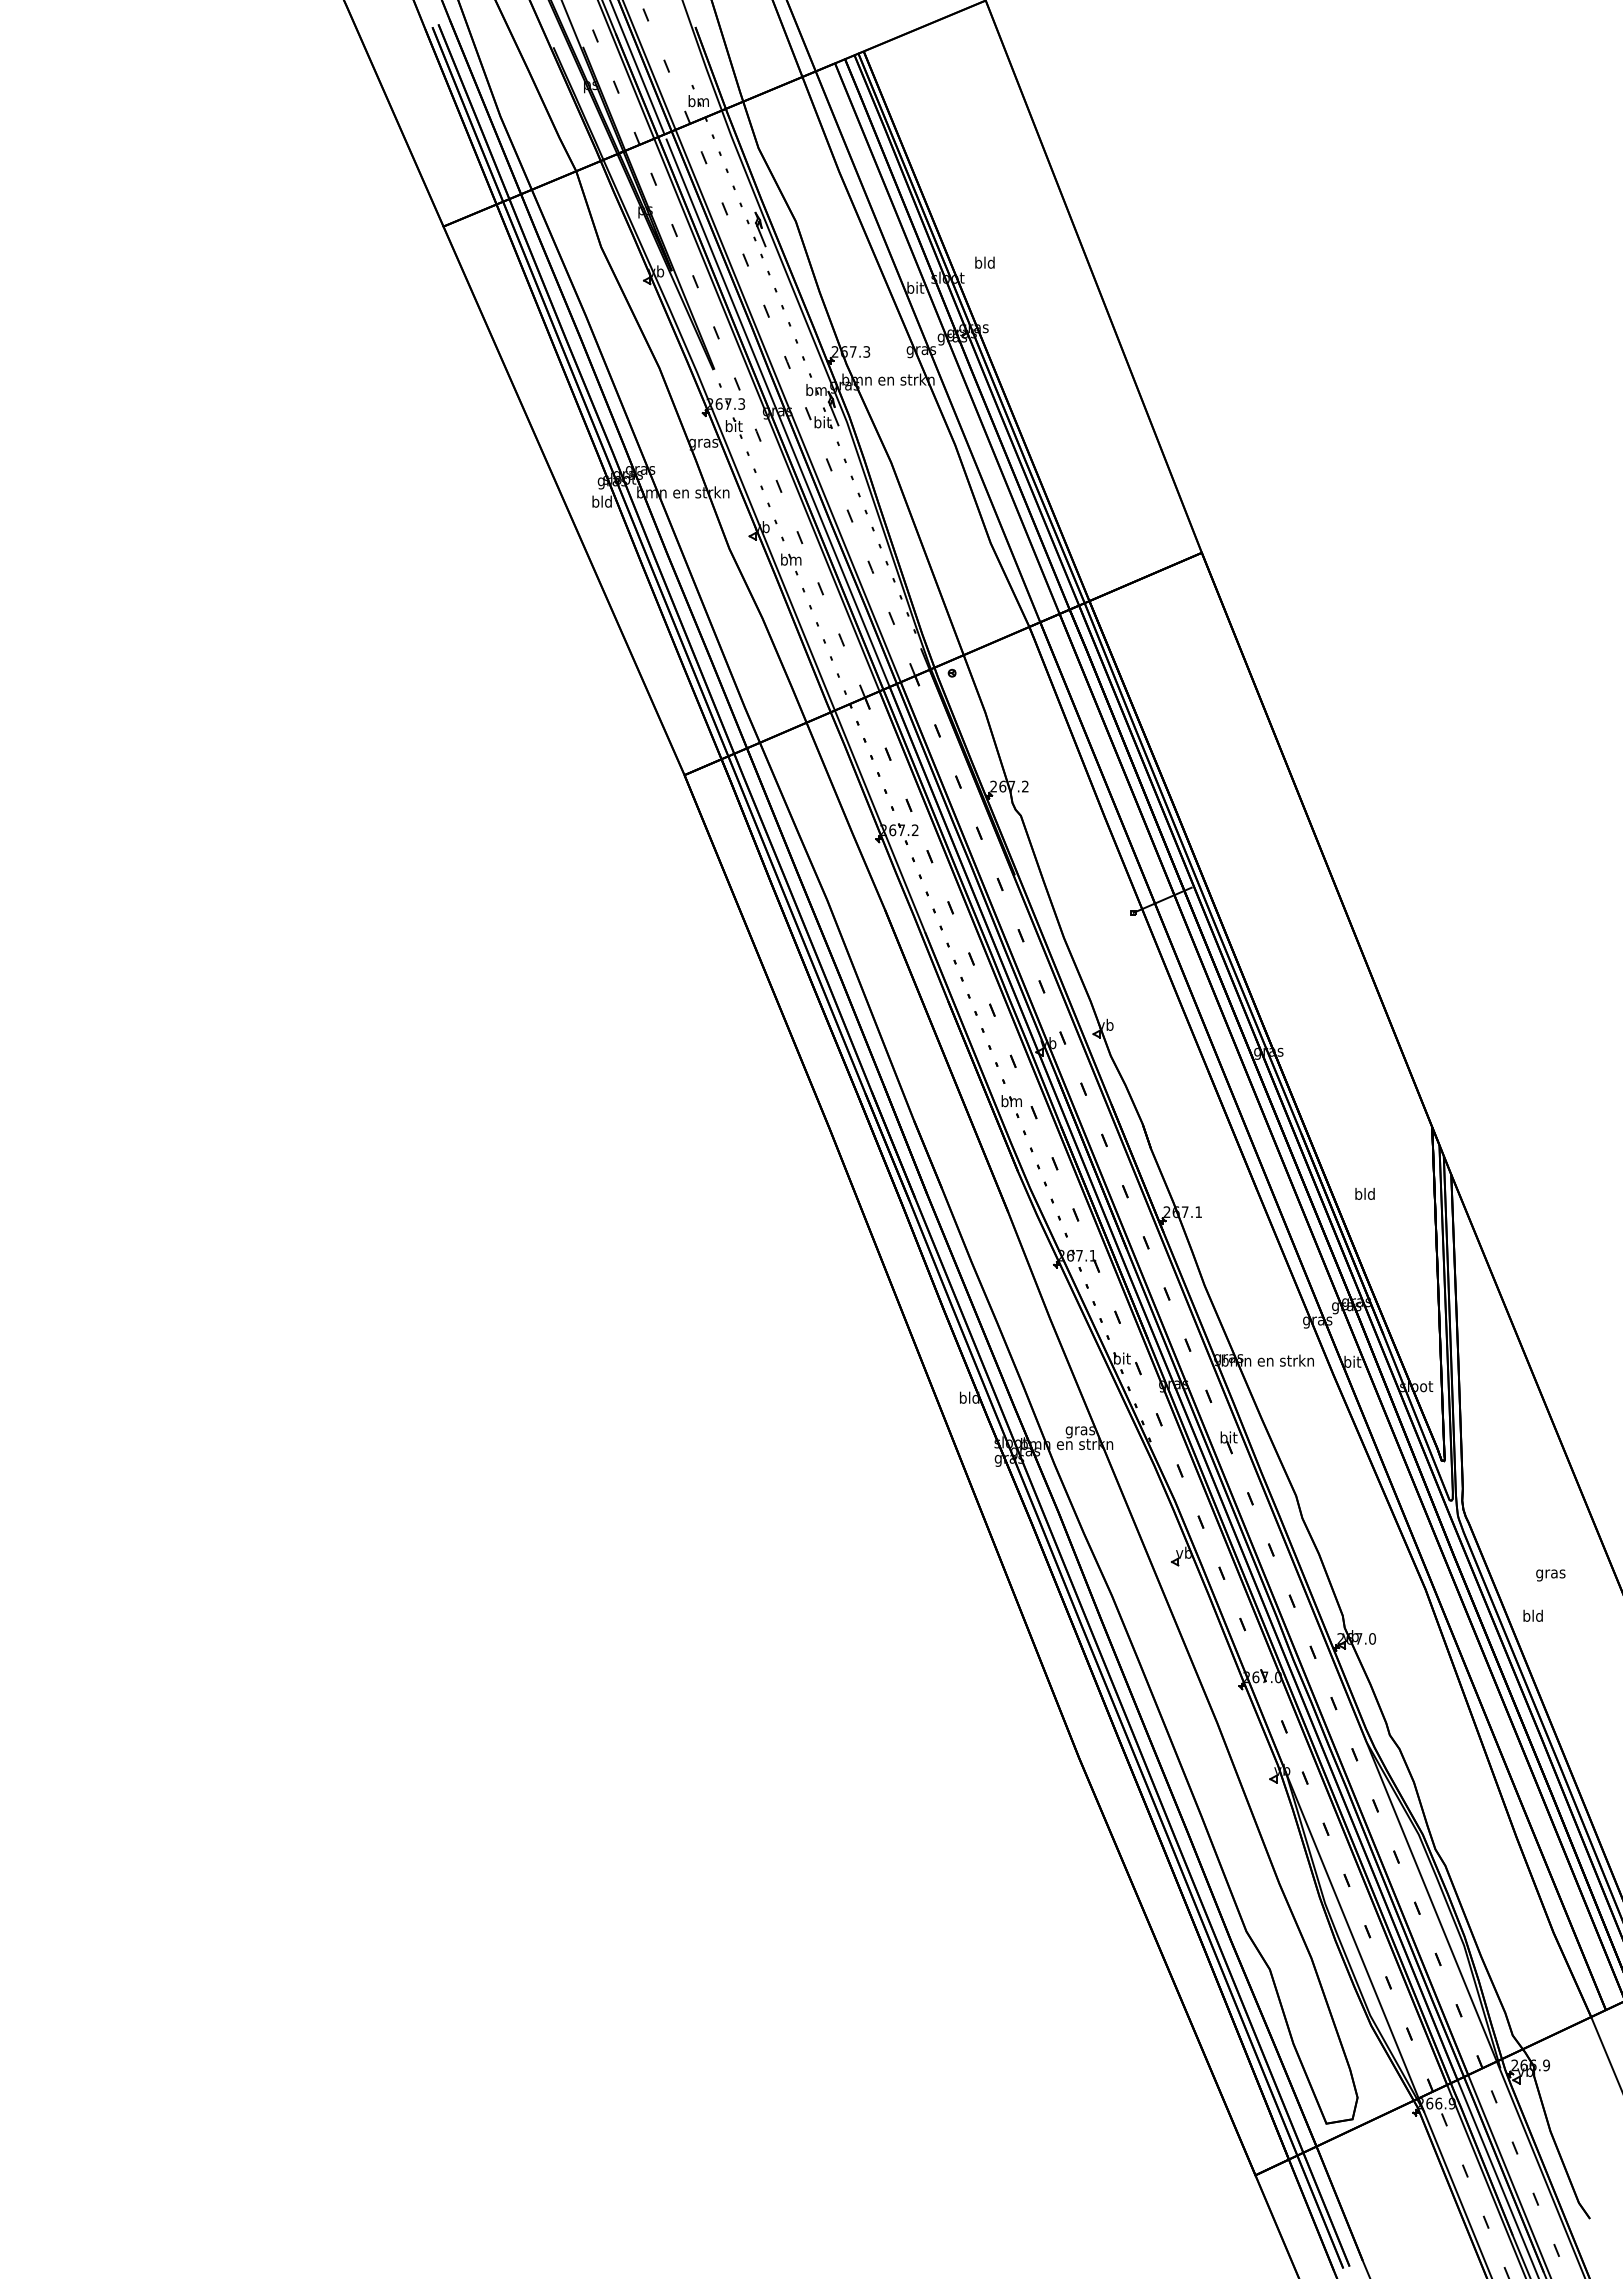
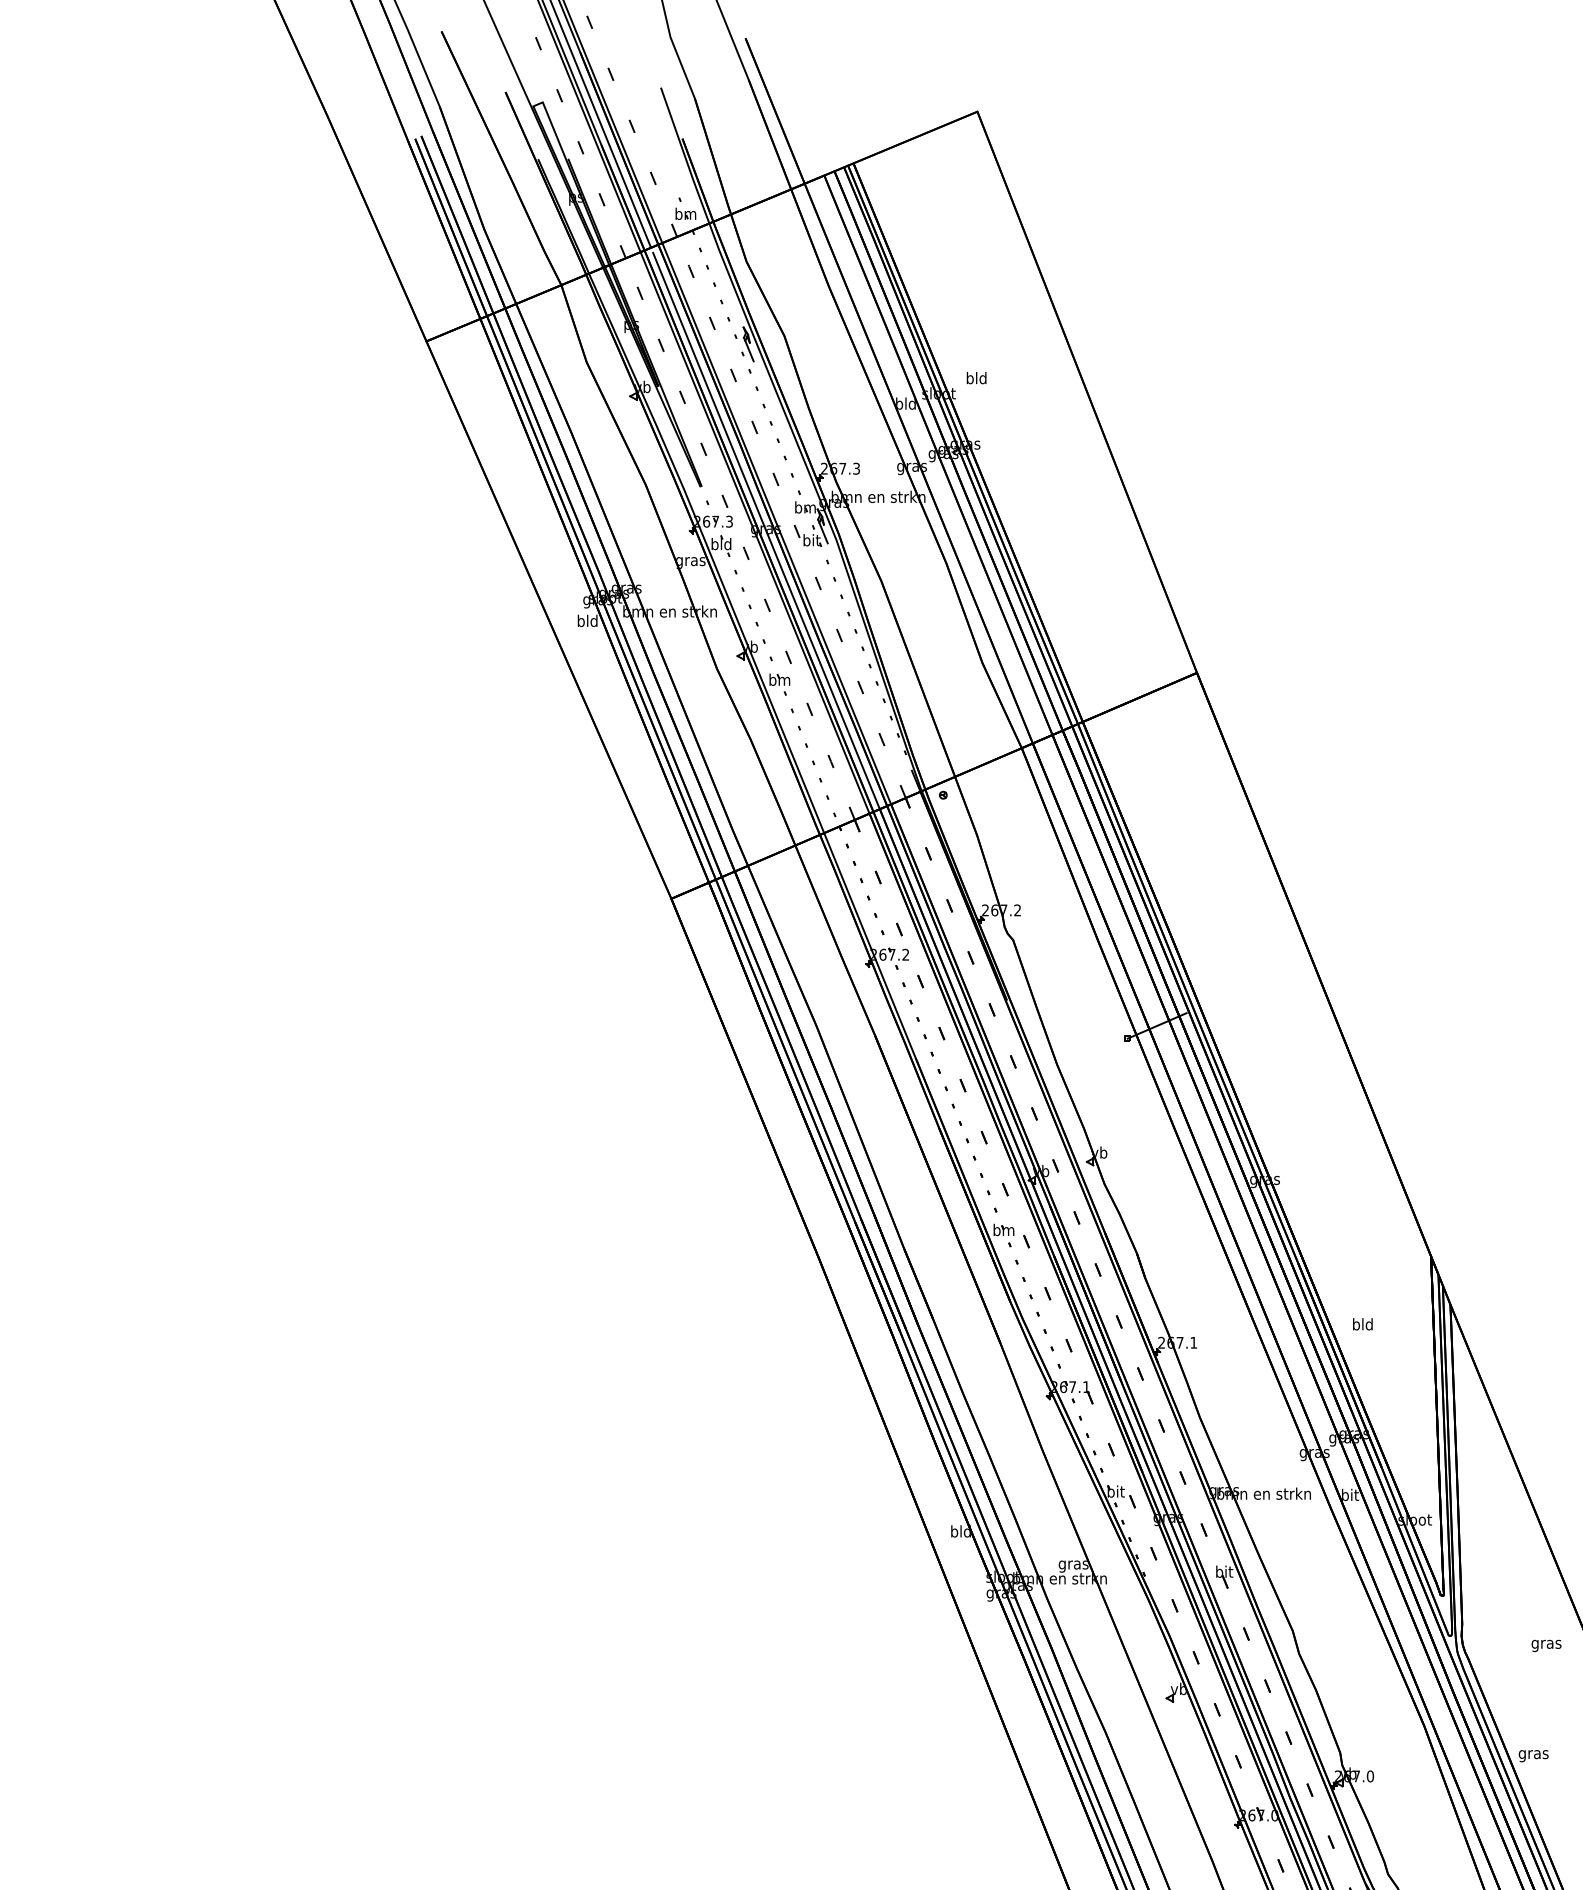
text: (915, 287) -> (906, 403), bit -> bld
text: (733, 426) -> (721, 544), bit -> bld
text: (1550, 1575) -> (1546, 1645), moved
text: (1532, 1616) -> (1532, 1753), bld -> gras

